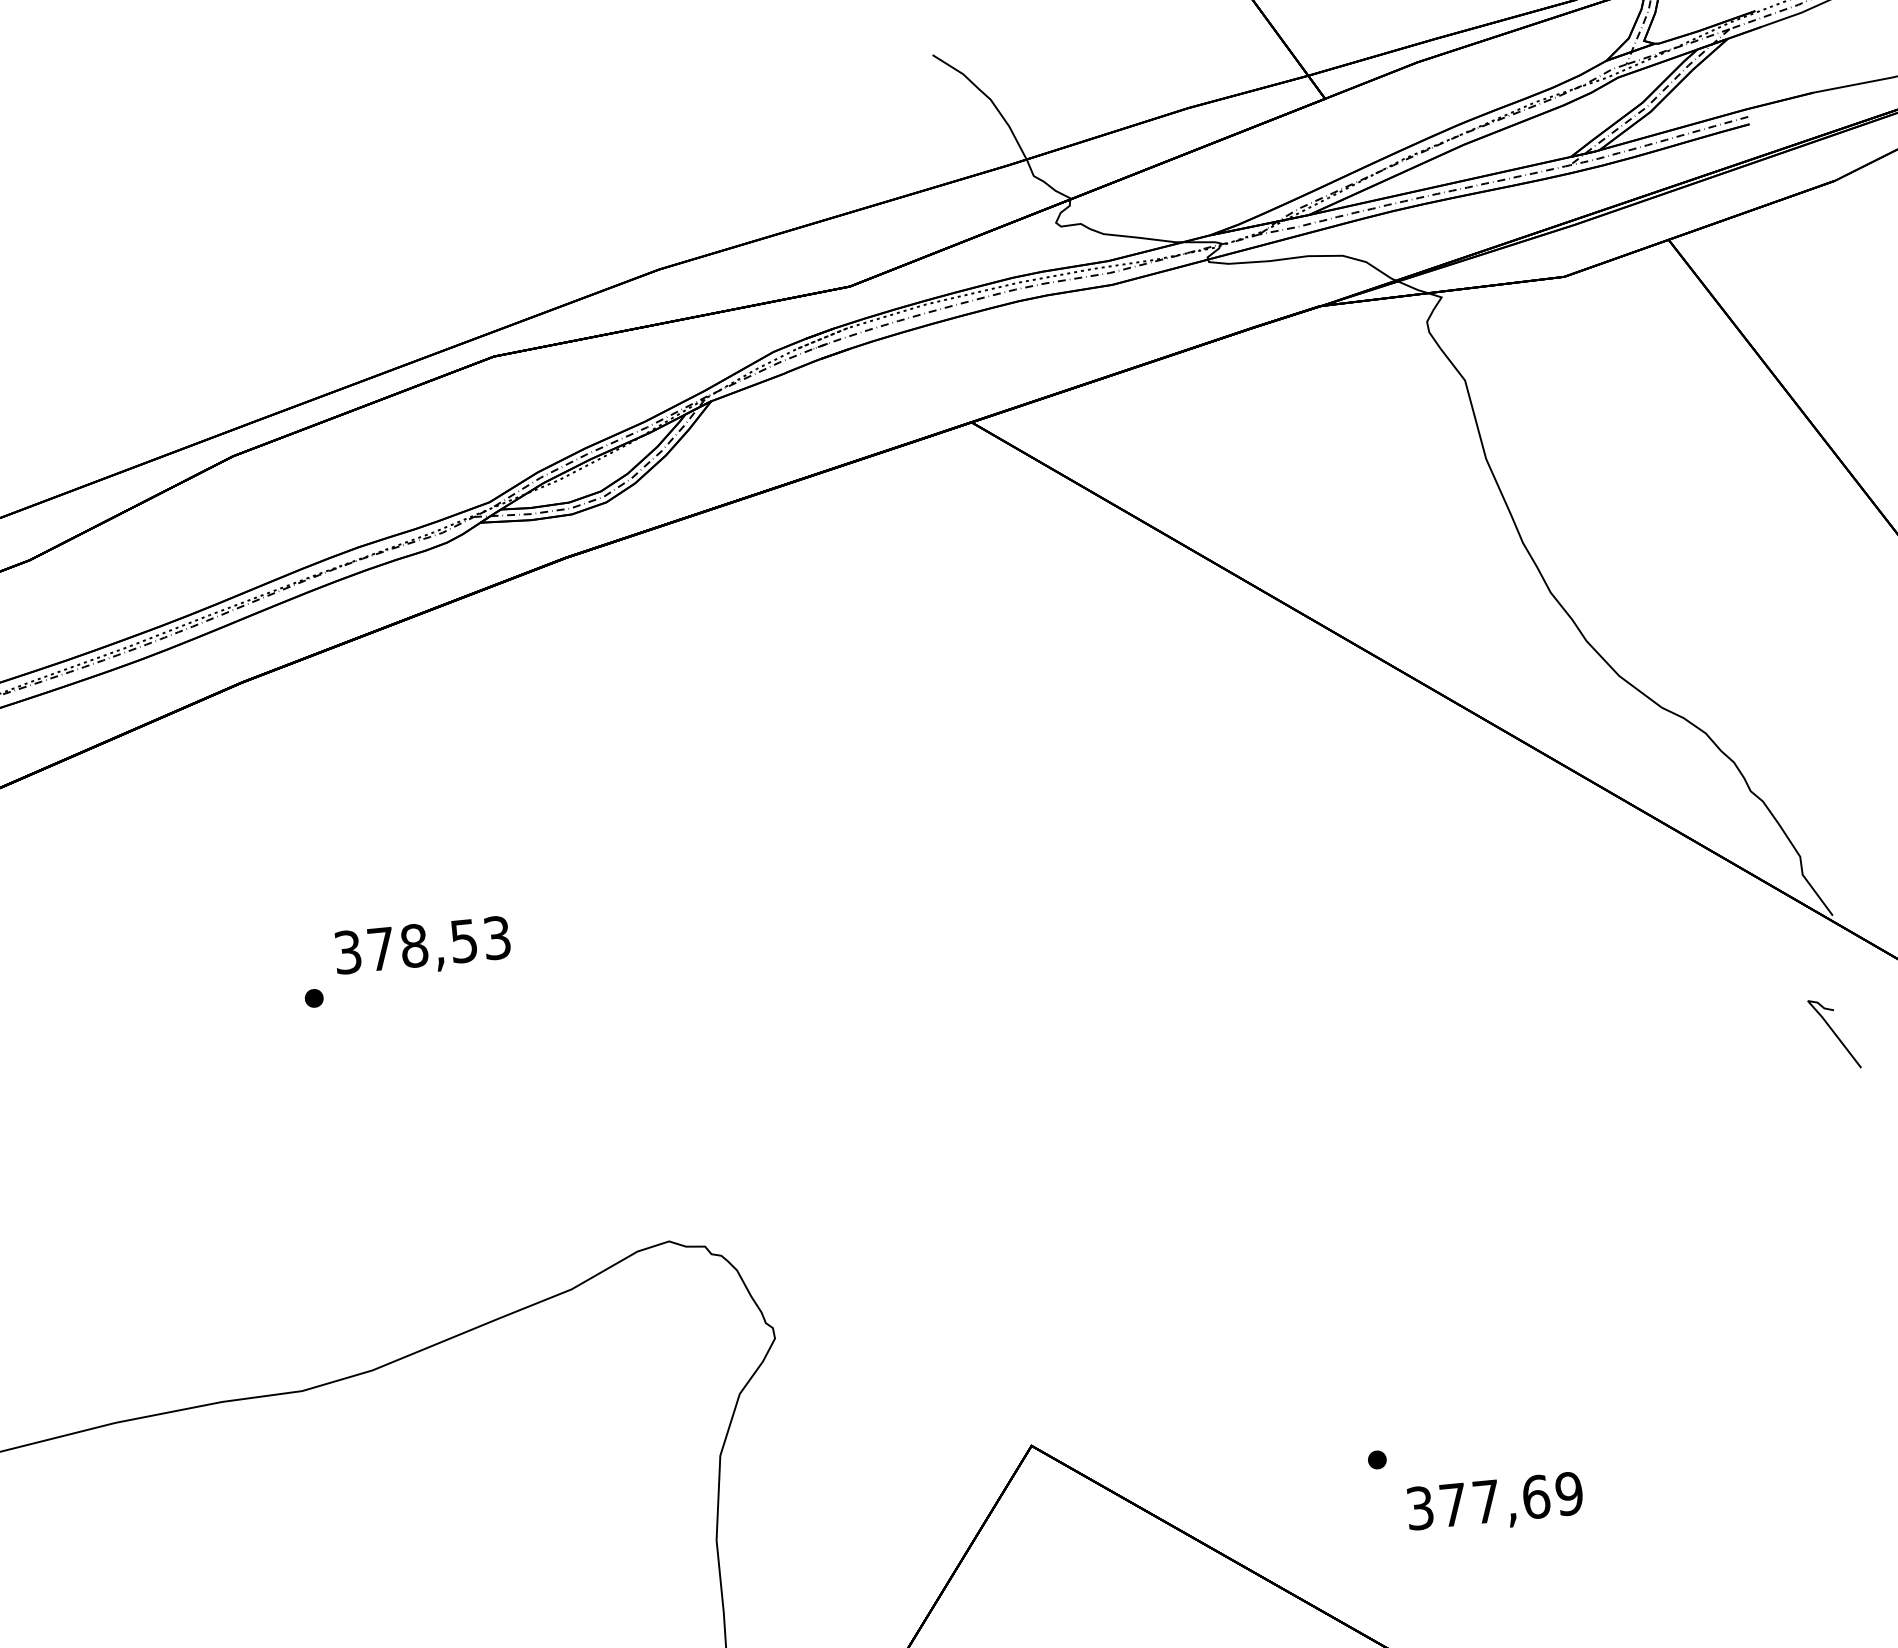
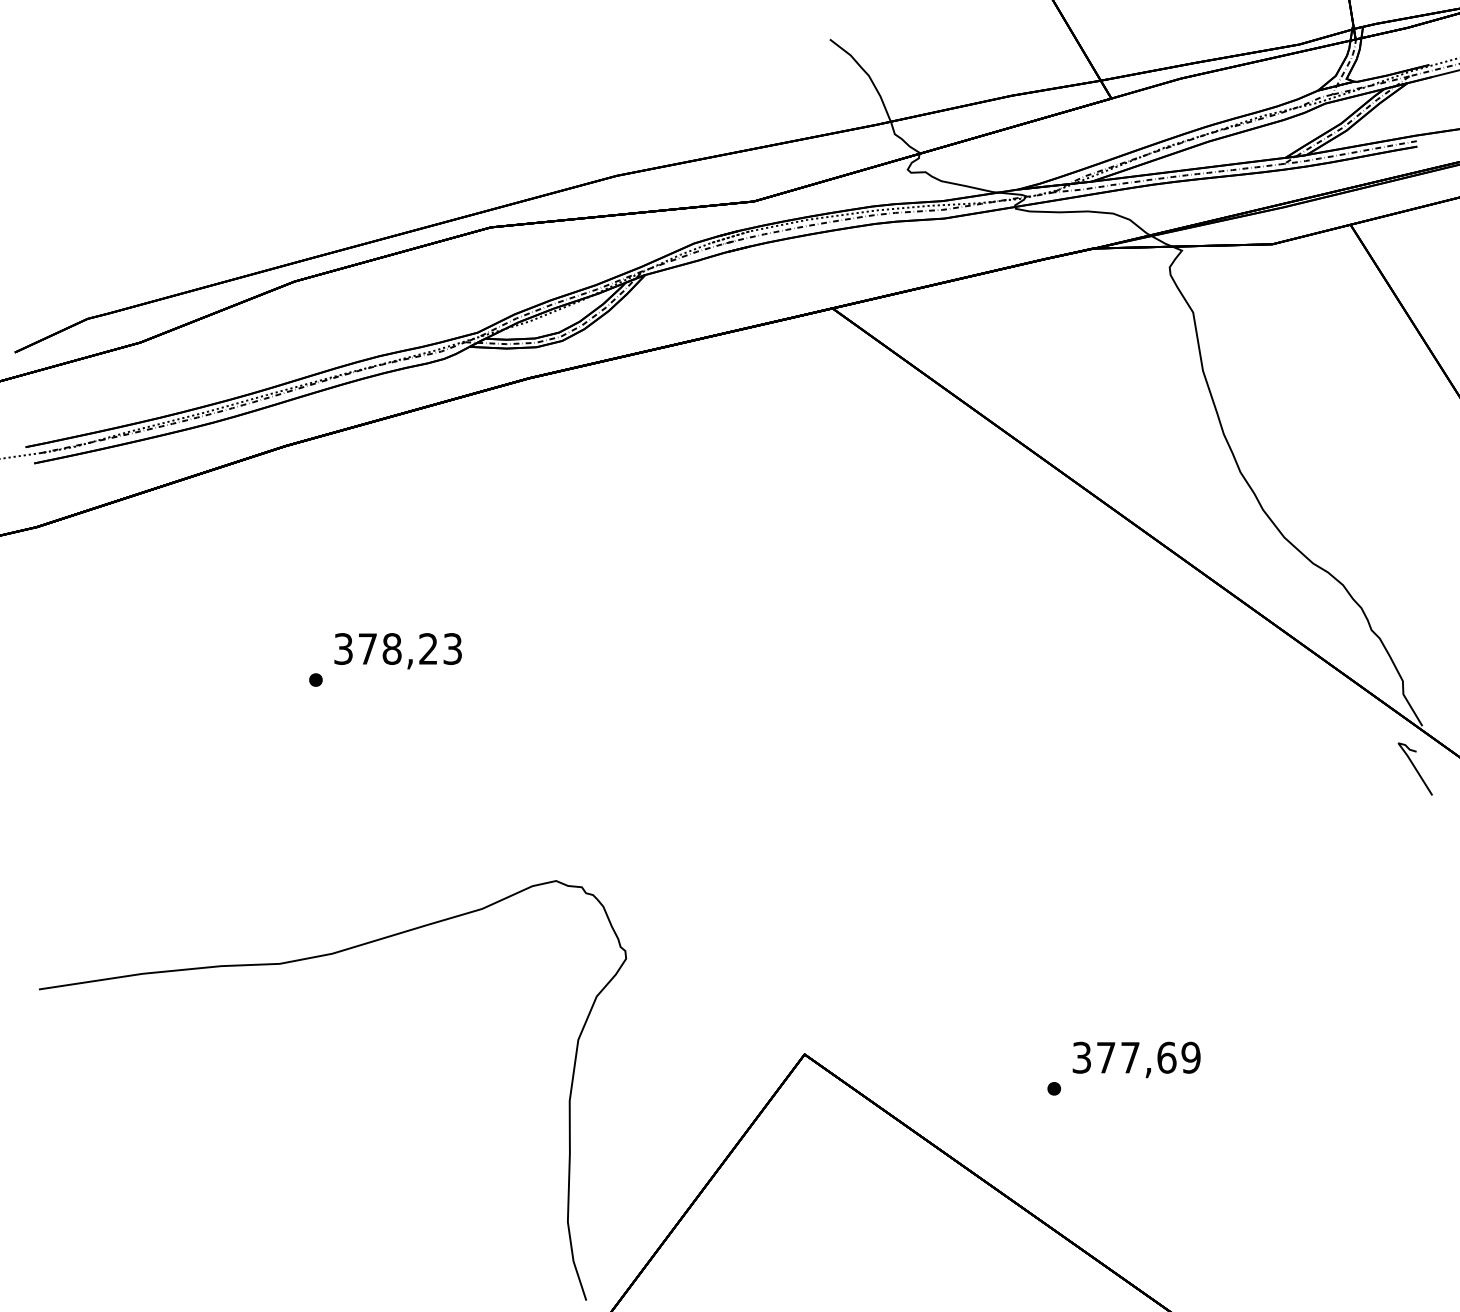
text: (463, 940) -> (428, 648), 378,53 -> 378,23
curve: (1833, 1033) -> (1414, 768), moved
text: (1494, 1503) -> (1136, 1059), moved

